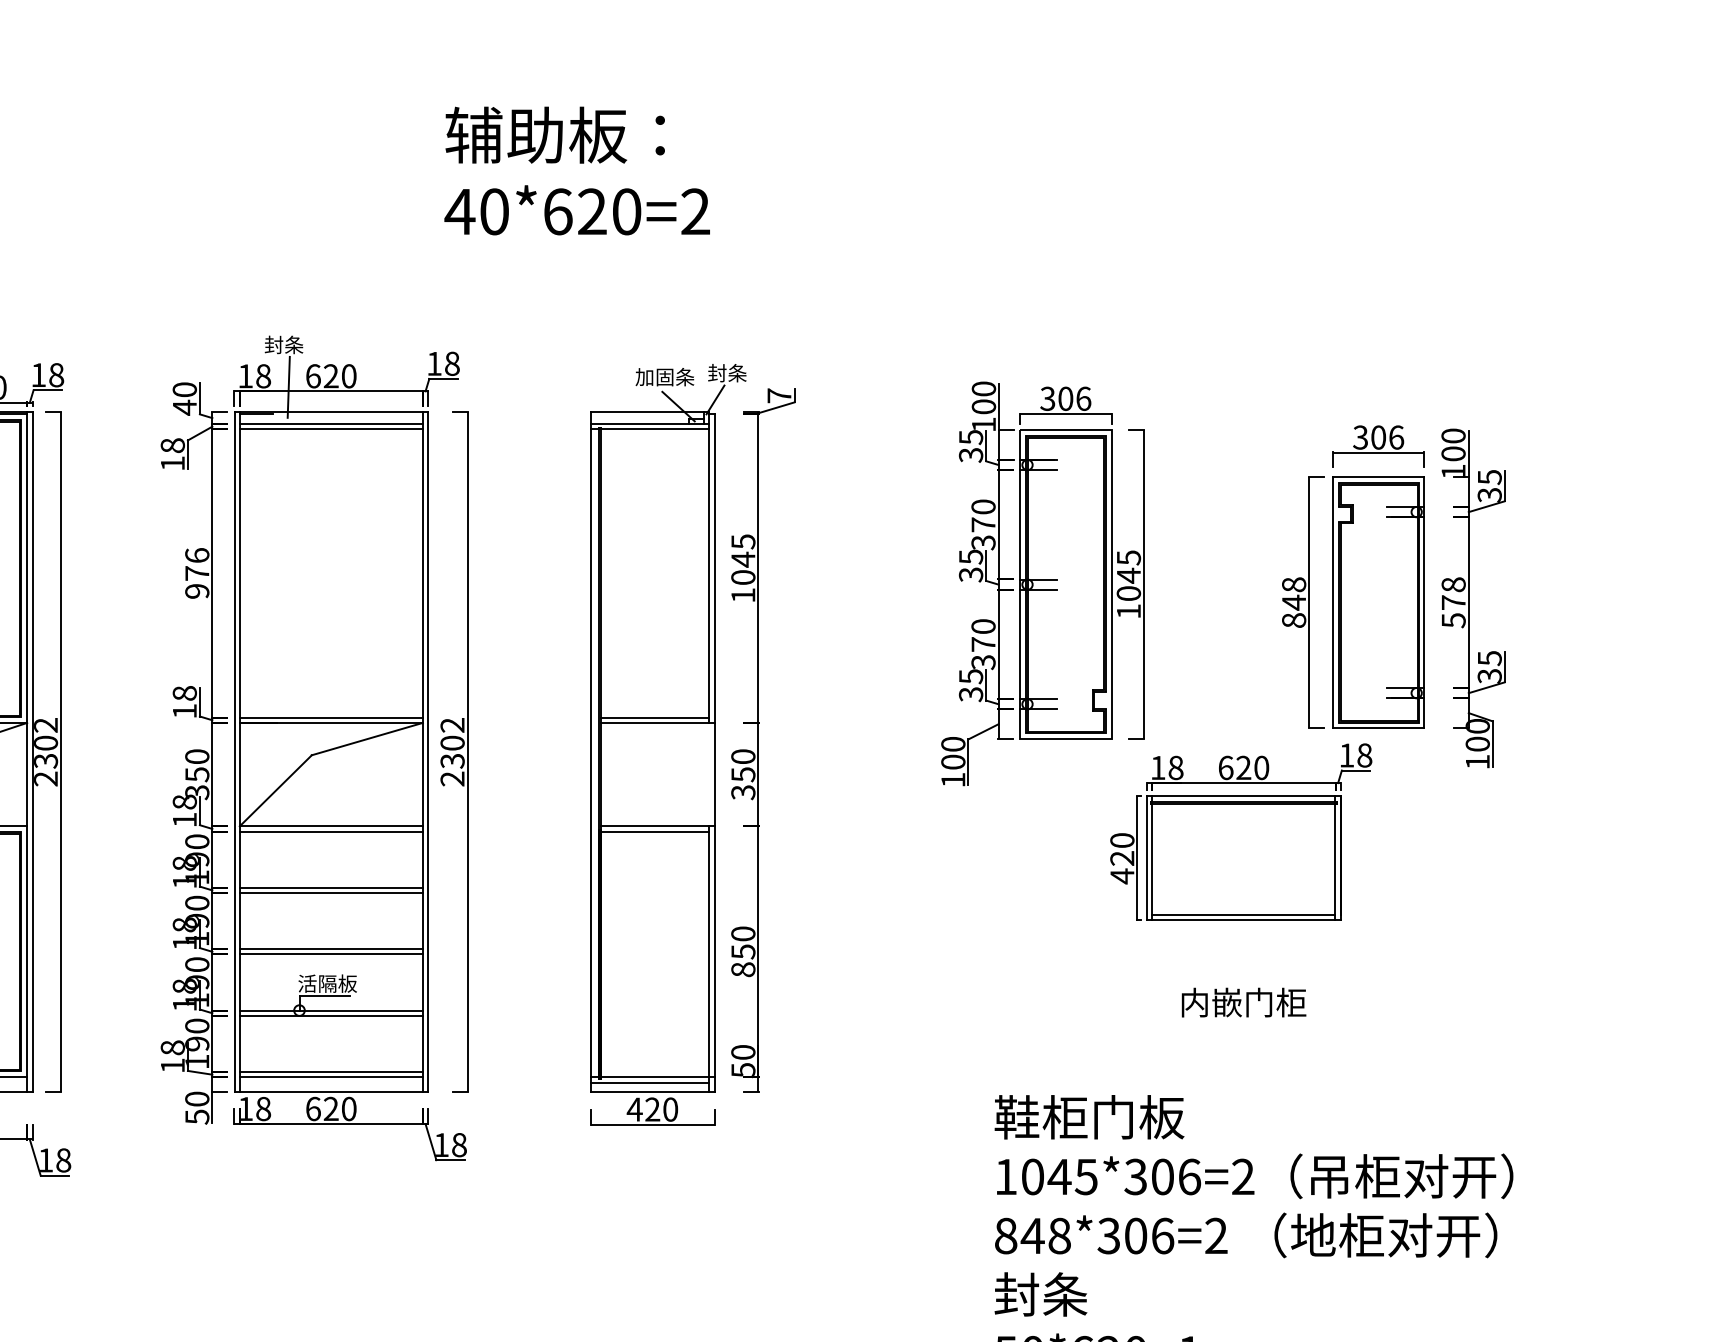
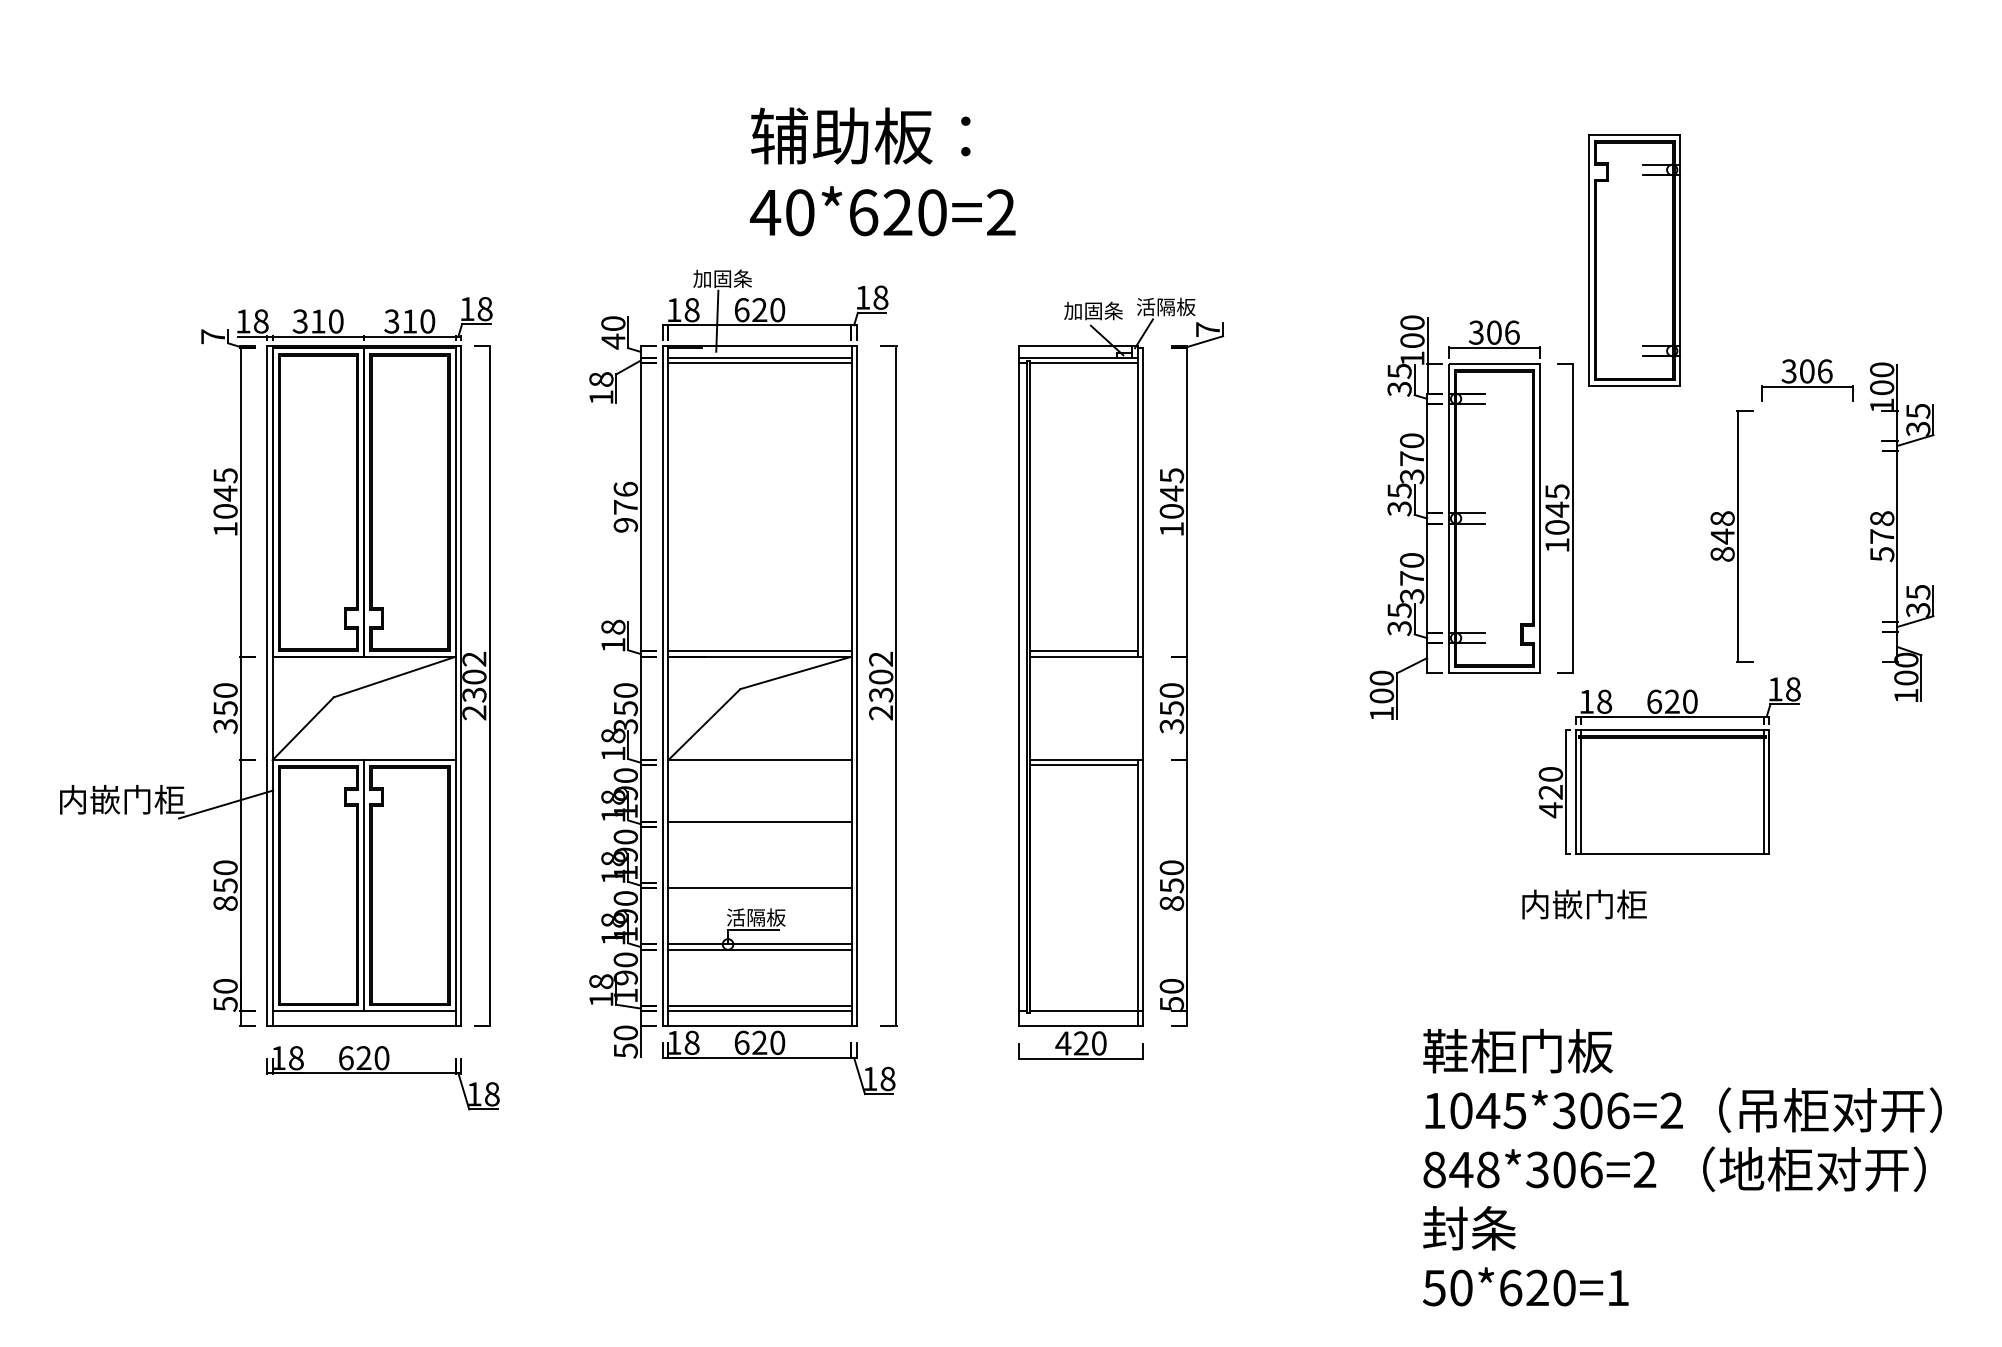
text: (576, 170) -> (882, 171), moved
text: (293, 344) -> (722, 278), 封条 -> 加固条
text: (736, 372) -> (1165, 306), 封条 -> 活隔板
part: (1378, 602) -> (1634, 260), moved
line: (330, 831) -> (759, 765), removed
line: (330, 892) -> (759, 826), removed
line: (1243, 914) -> (1672, 848), removed
line: (330, 949) -> (759, 883), removed
text: (1243, 1002) -> (1584, 904), moved
line: (649, 1082) -> (1078, 1016), removed

